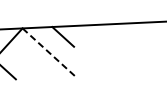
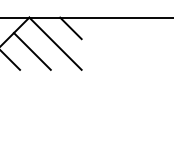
line: (48, 52) -> (55, 43), dashed -> solid
line: (26, 61) -> (31, 51), added

